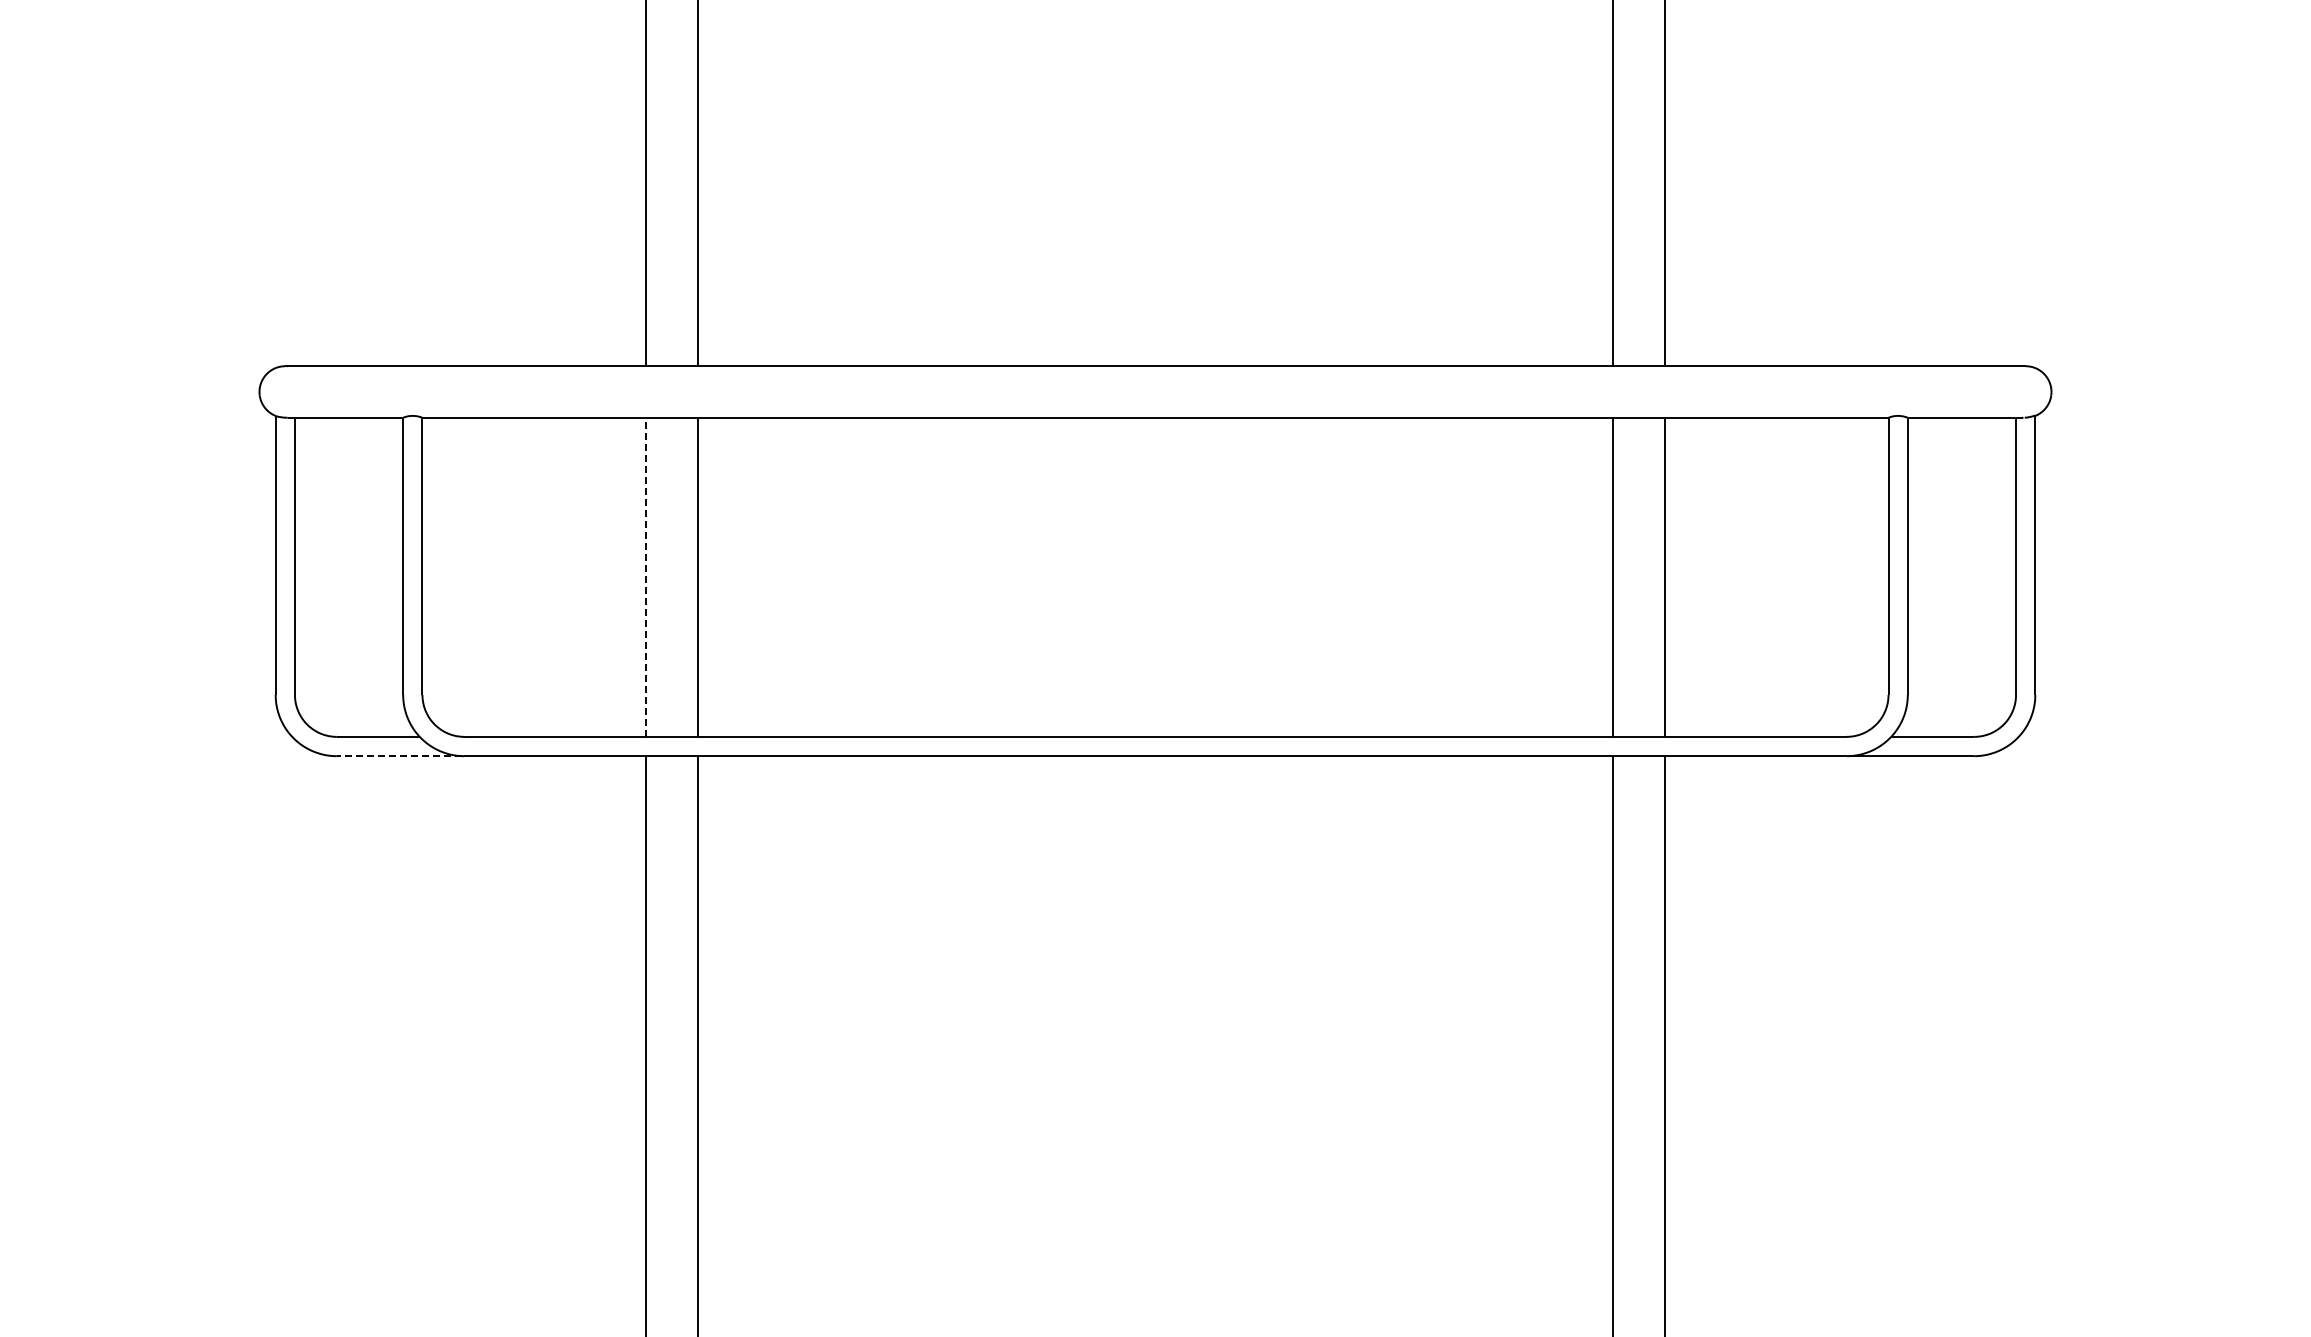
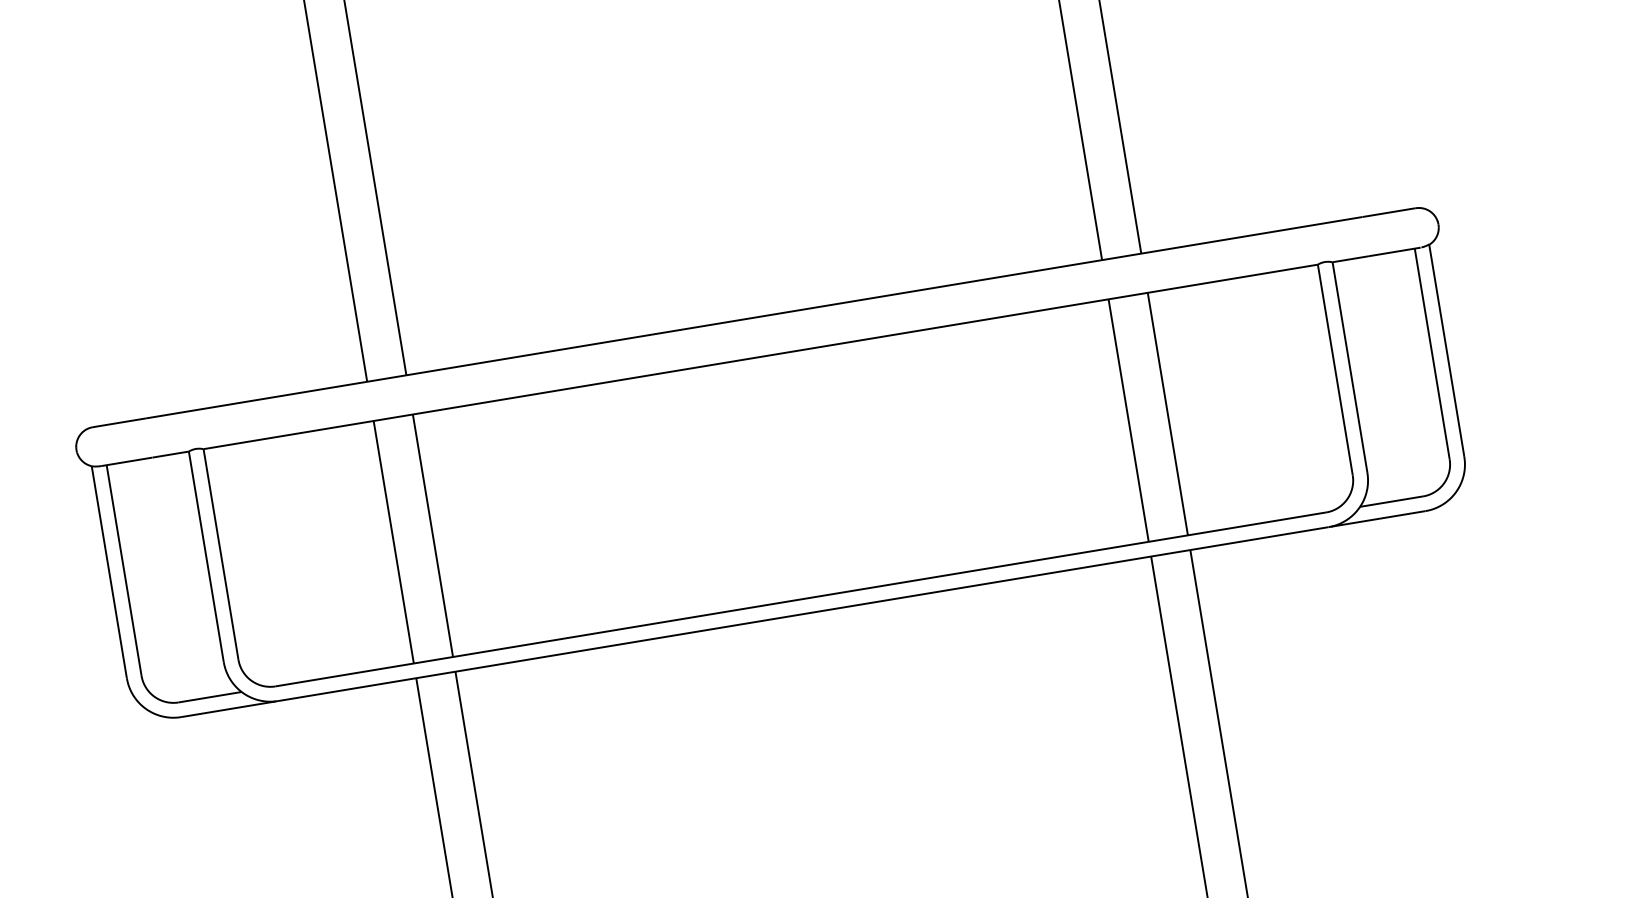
line: (646, 577) -> (393, 542), dashed -> solid
line: (398, 756) -> (227, 709), dashed -> solid

